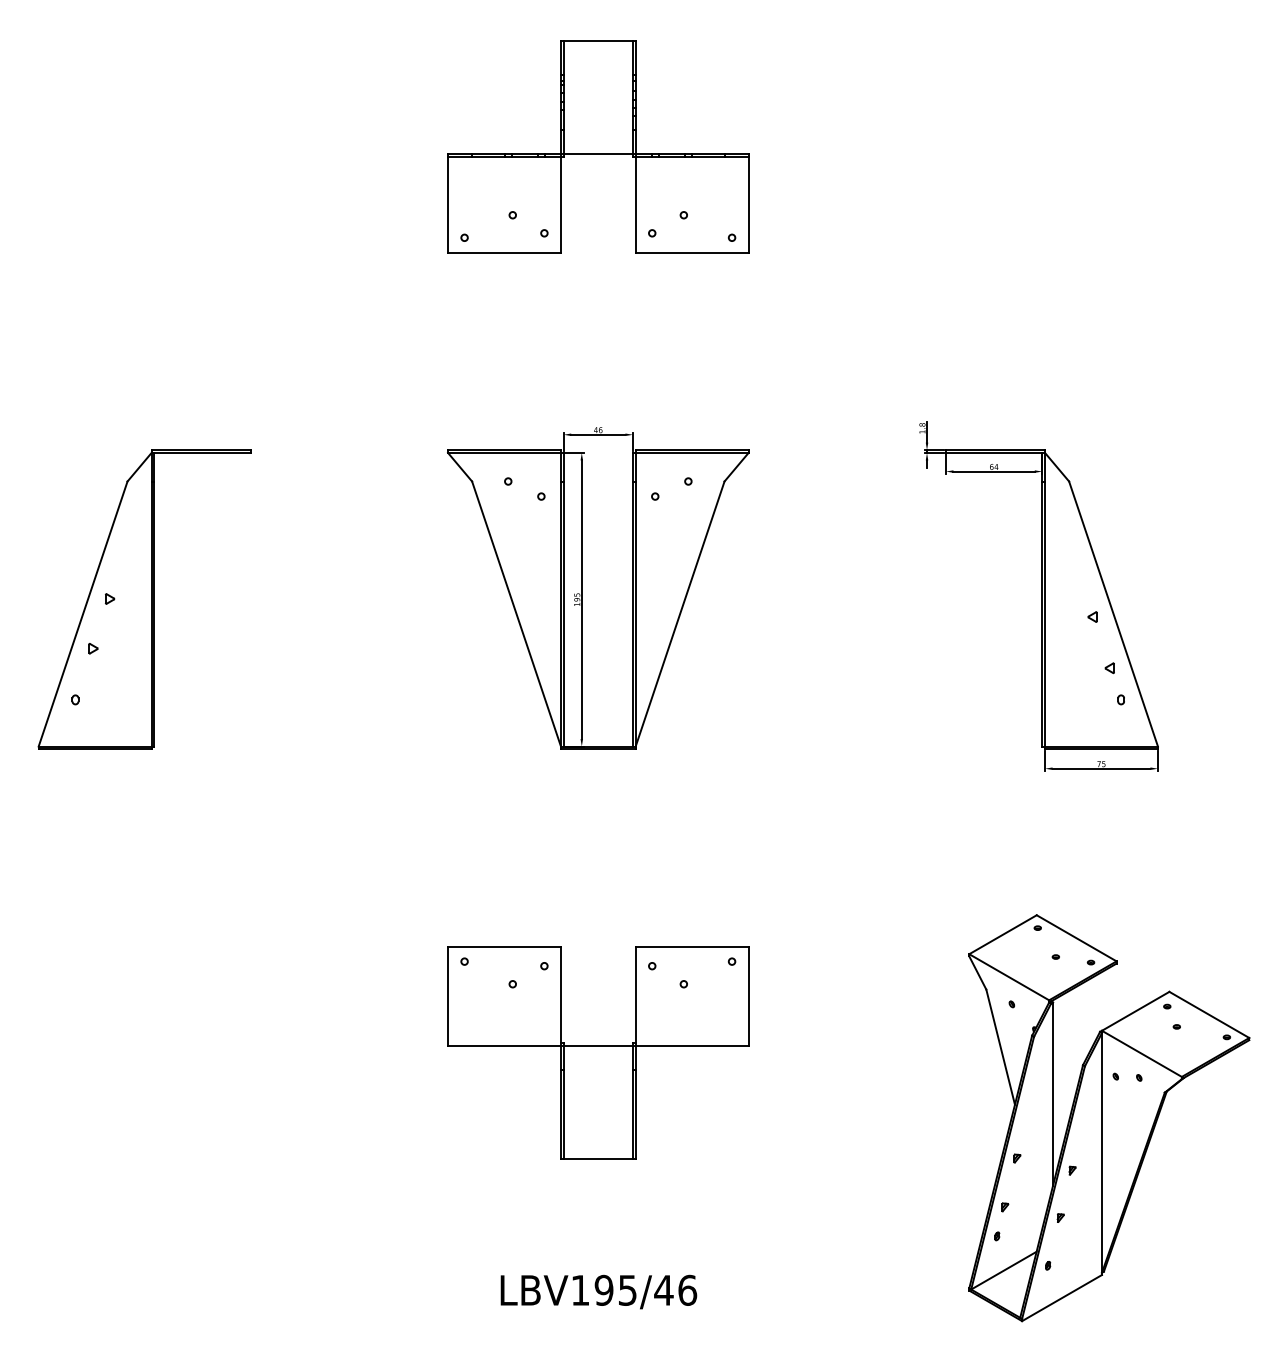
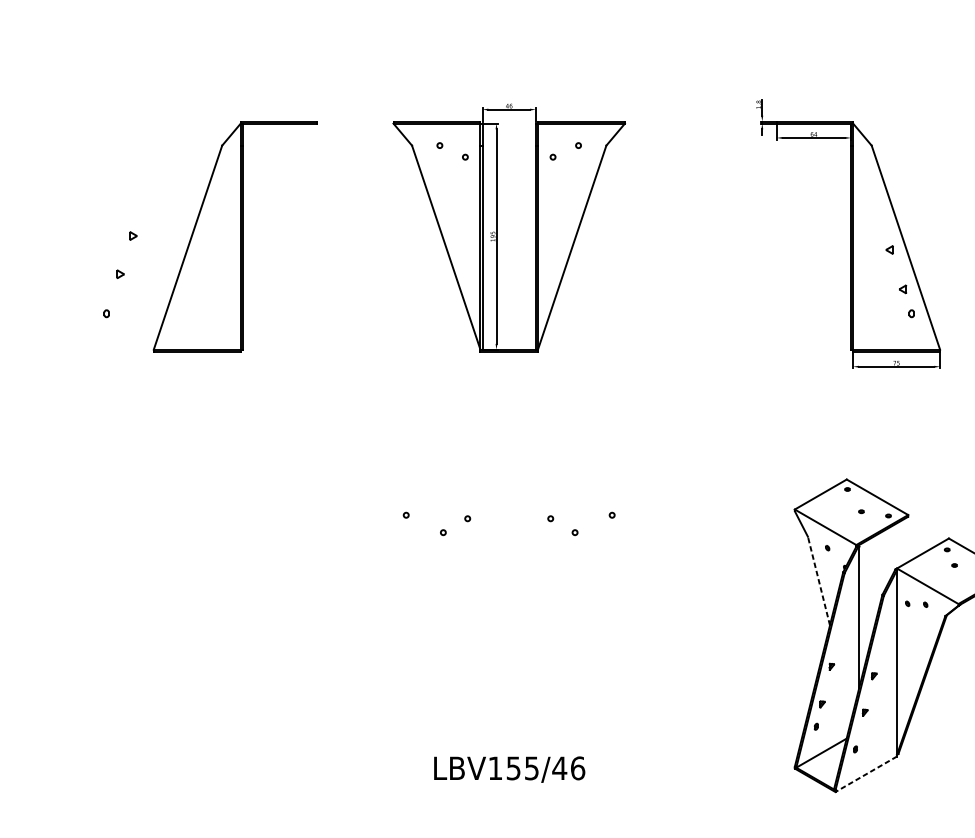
part: (144, 599) -> (235, 236), moved
line: (1000, 1046) -> (818, 580), solid -> dashed
part: (598, 1052) -> (509, 585), removed
text: (603, 1289) -> (513, 767), LBV195/46 -> LBV155/46
line: (1061, 1298) -> (865, 774), solid -> dashed

